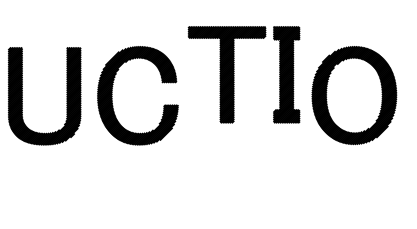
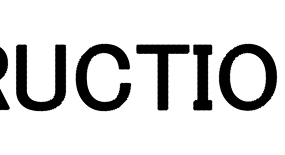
part: (244, 74) -> (174, 77), moved

